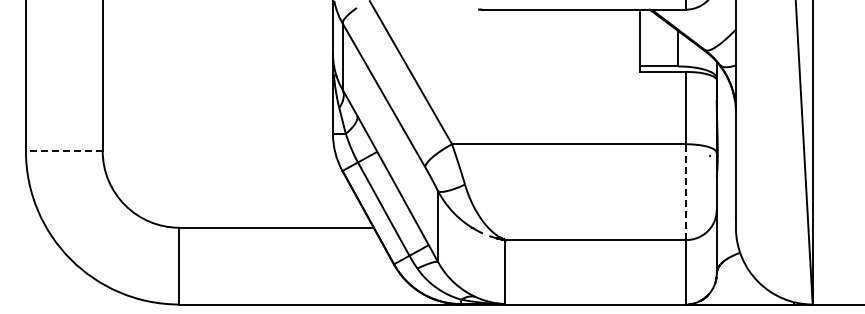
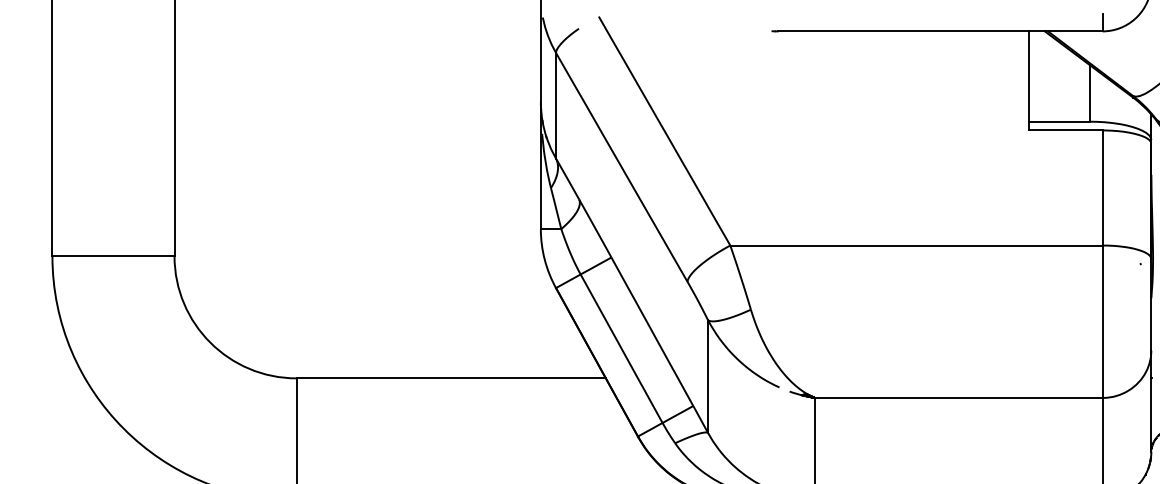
line: (63, 151) -> (112, 257), dashed -> solid
line: (686, 192) -> (1103, 322), dashed -> solid

